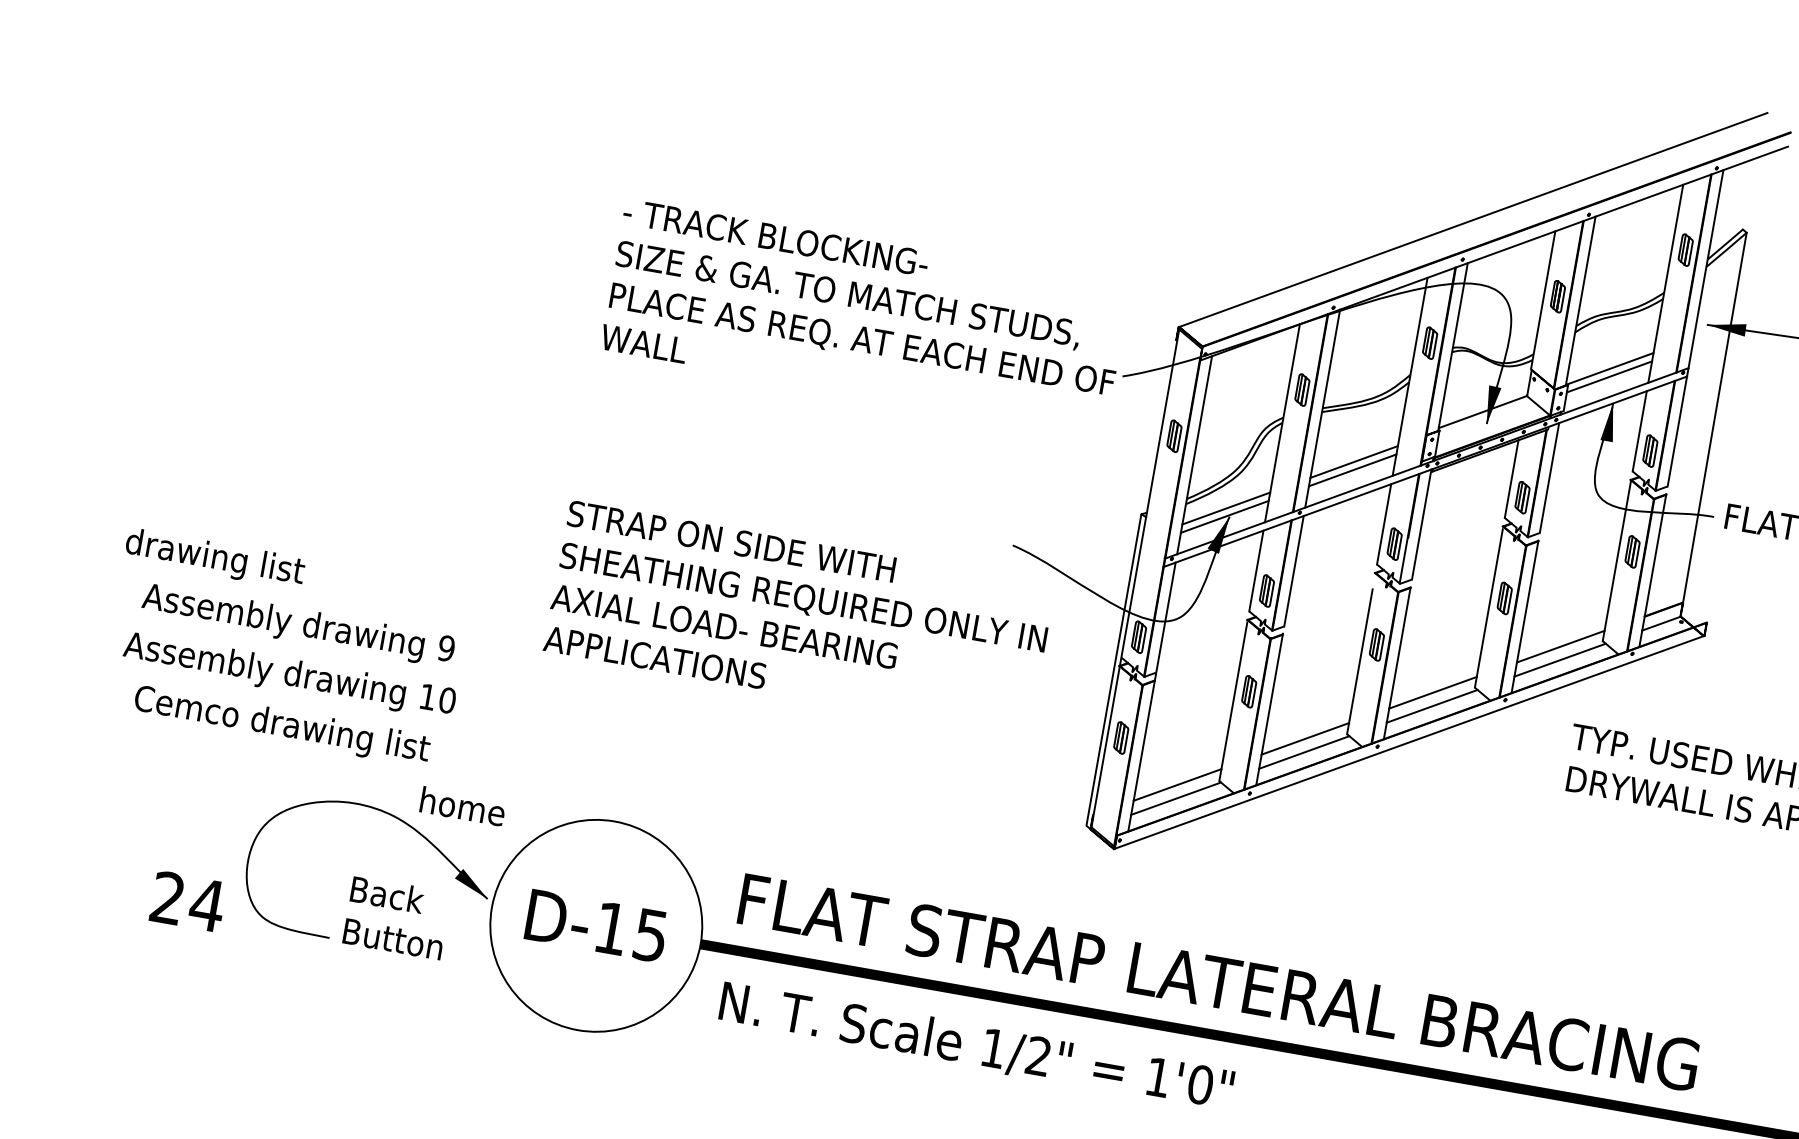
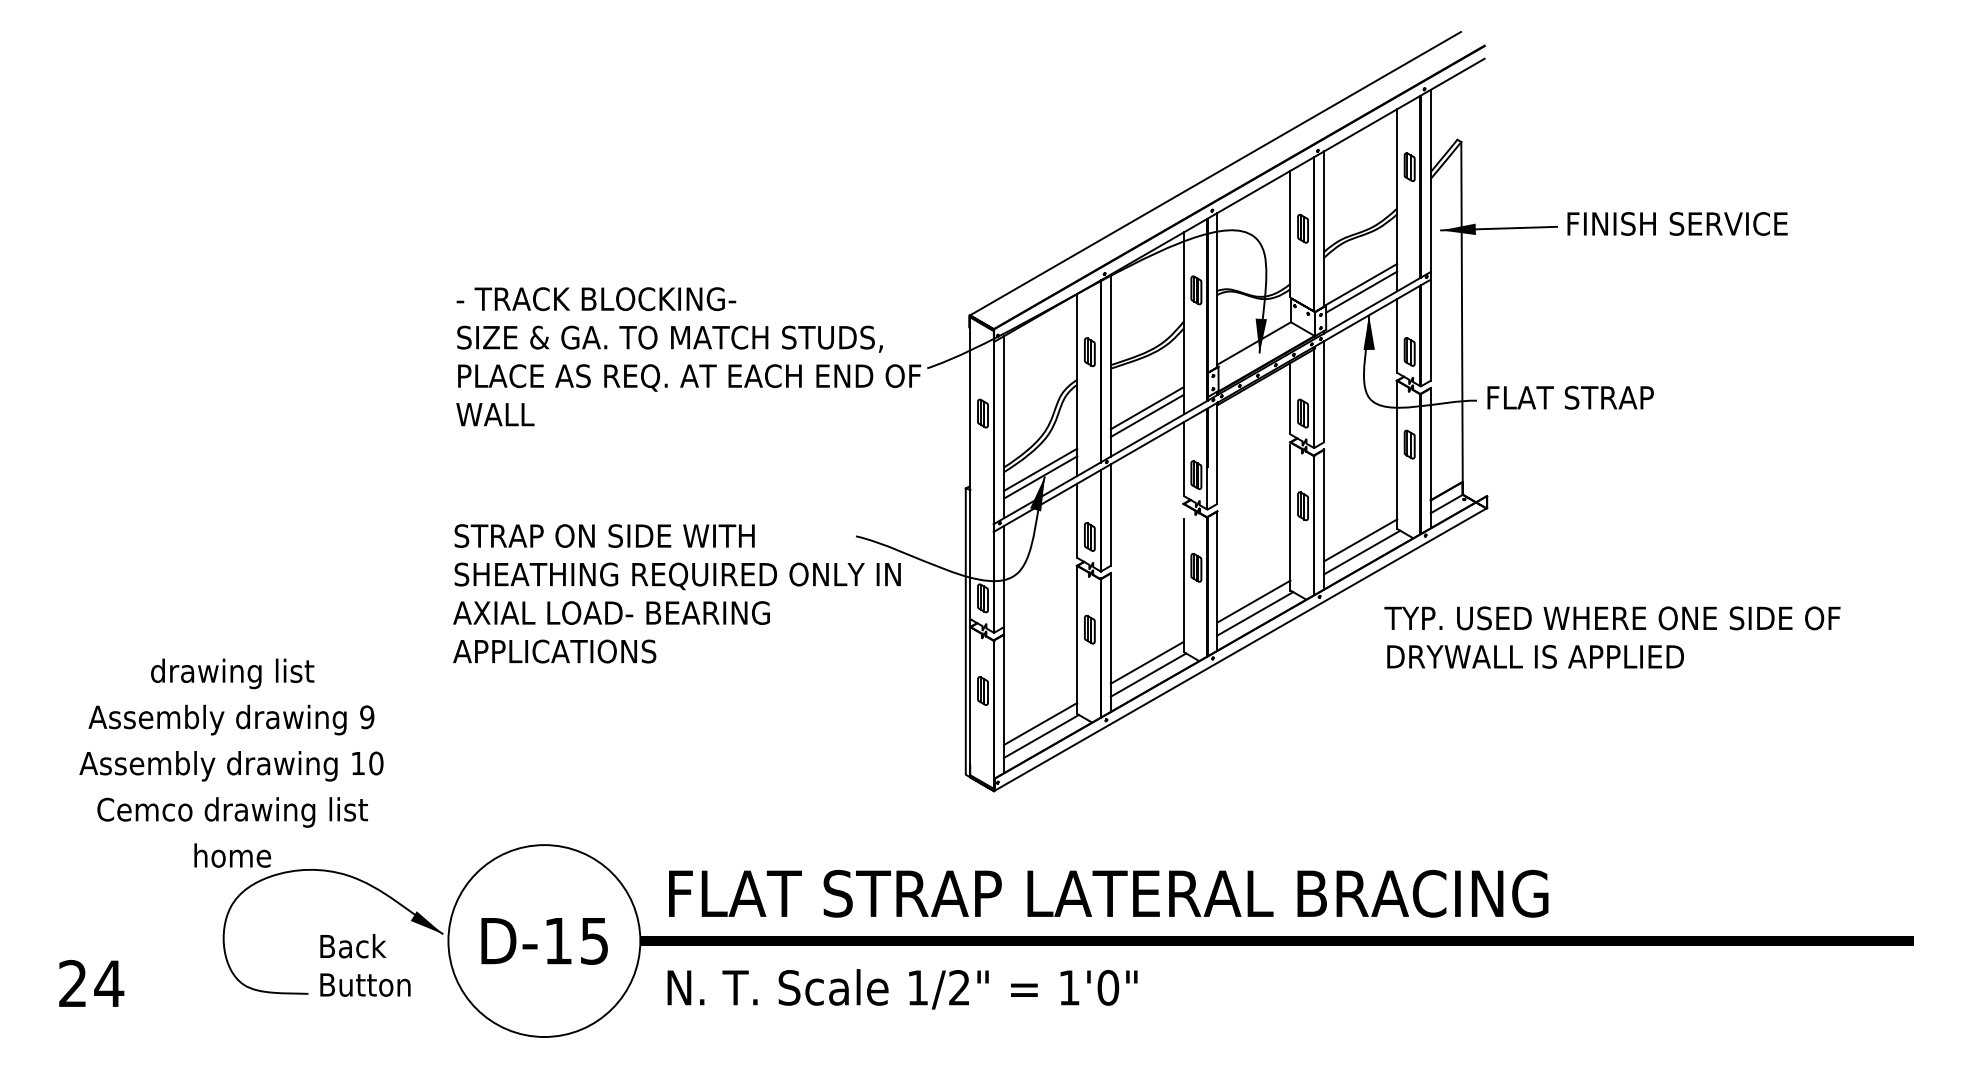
text: (214, 558) -> (232, 673), moved
text: (798, 617) -> (676, 593), moved
text: (462, 806) -> (232, 855), moved
text: (188, 900) -> (91, 982), moved

